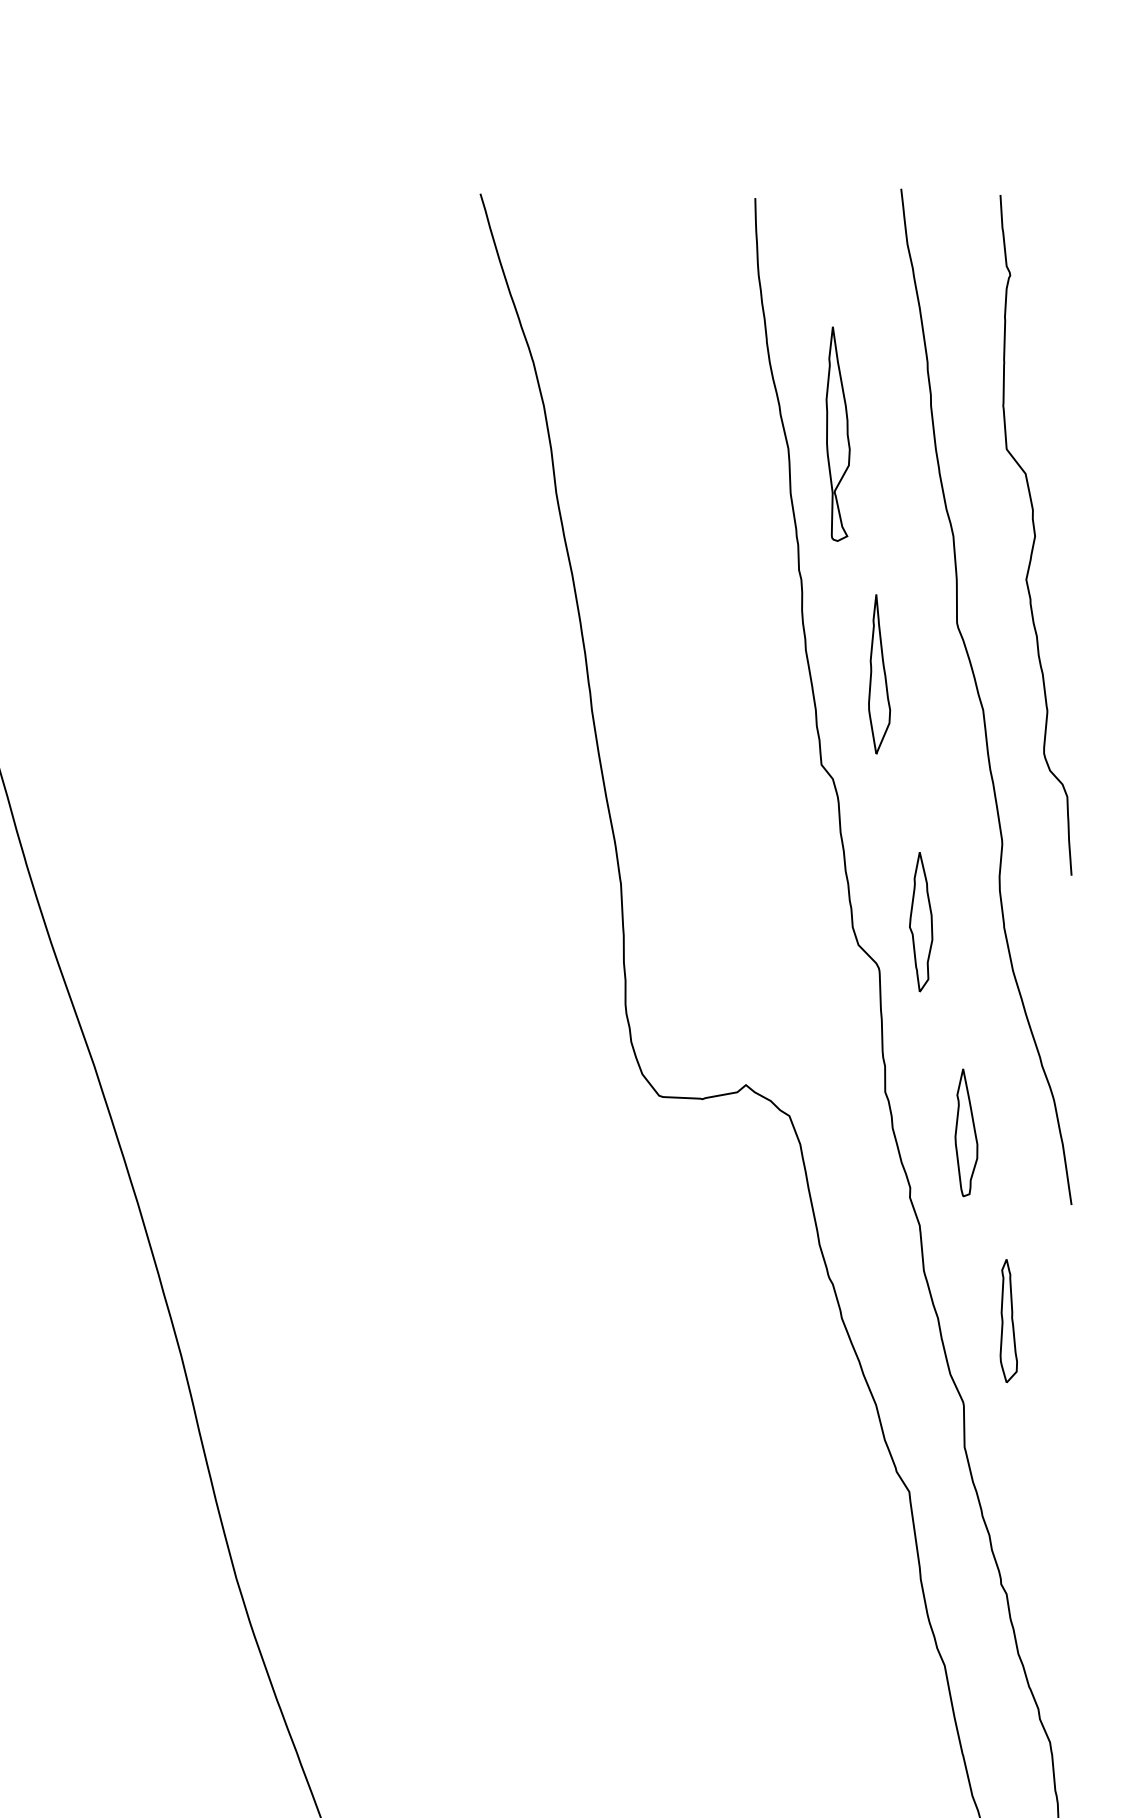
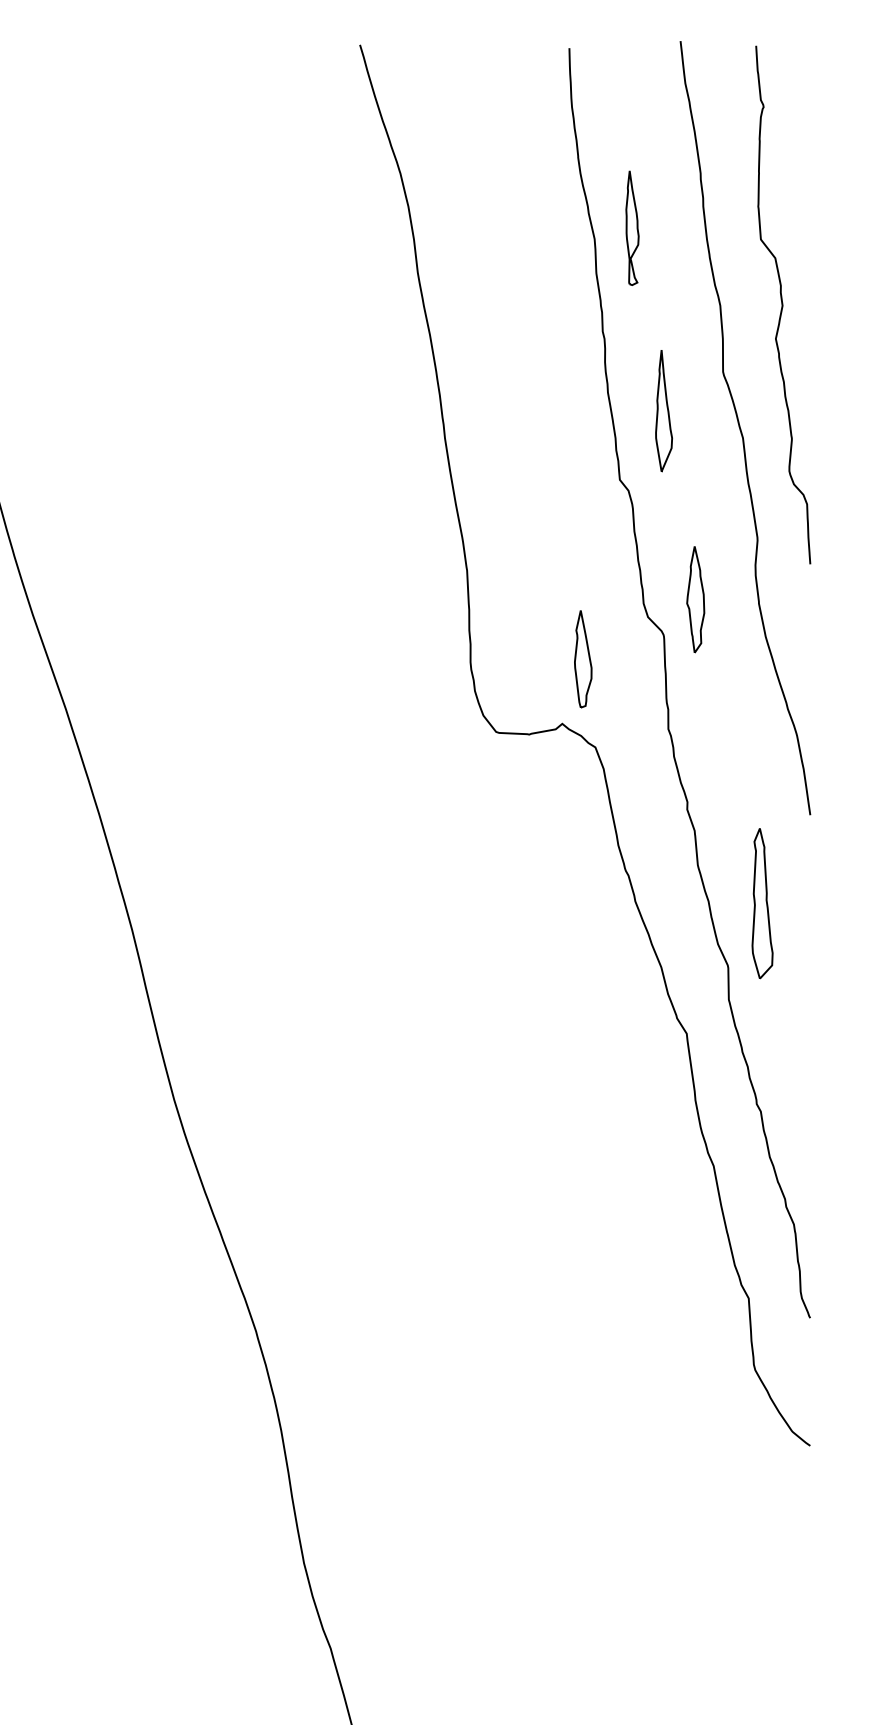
part: (838, 434) -> (632, 228), size x0.7
part: (966, 1133) -> (583, 659), moved
part: (1008, 1320) -> (762, 903), size x1.6

